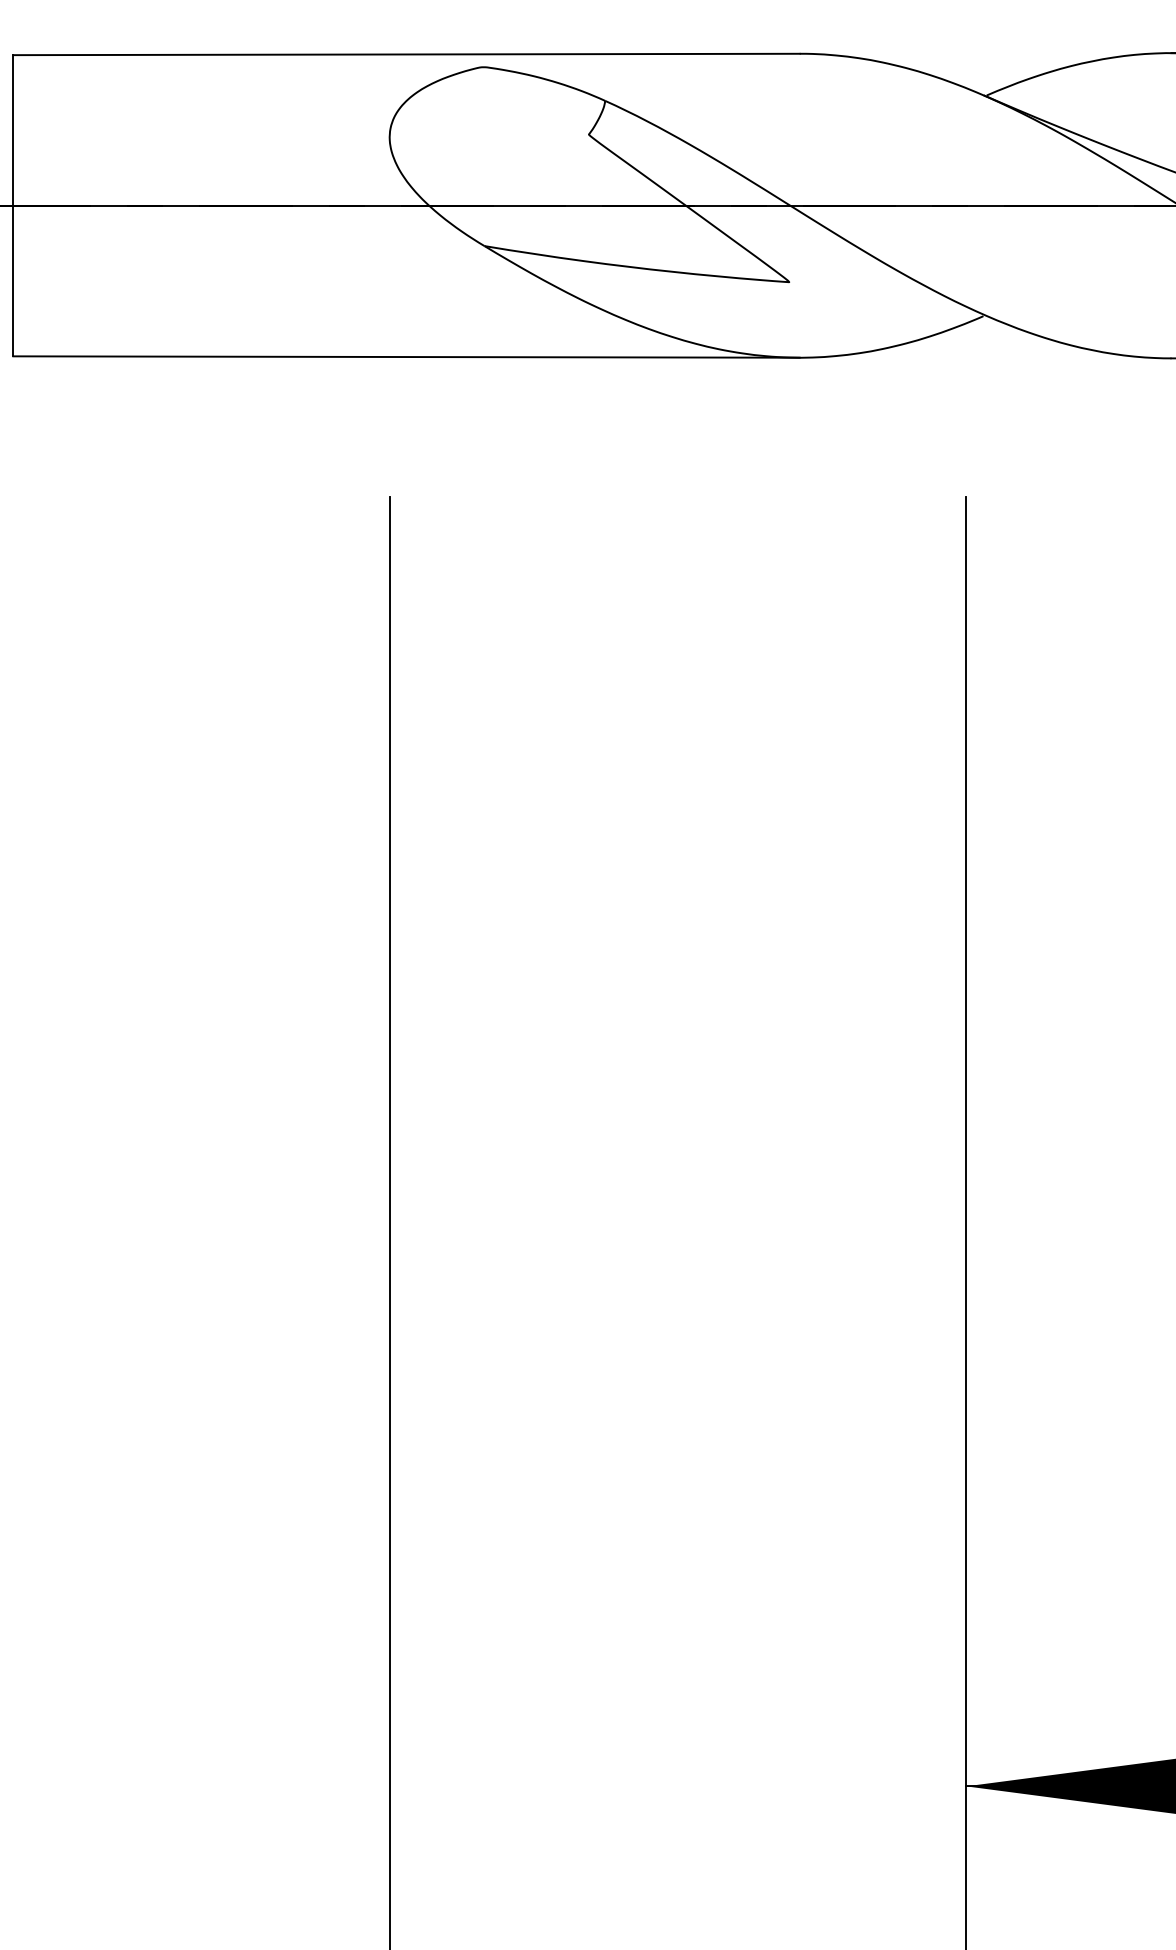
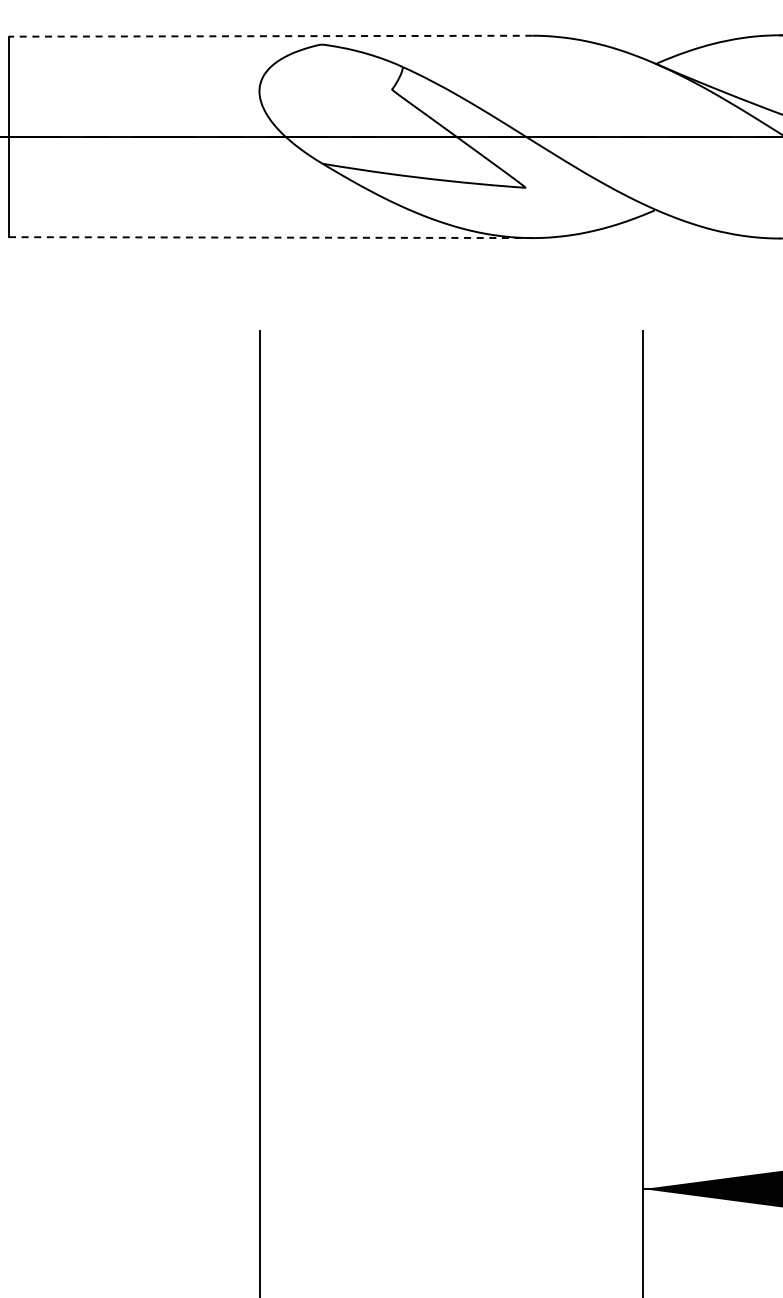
line: (406, 54) -> (270, 36), solid -> dashed
line: (406, 356) -> (270, 237), solid -> dashed

